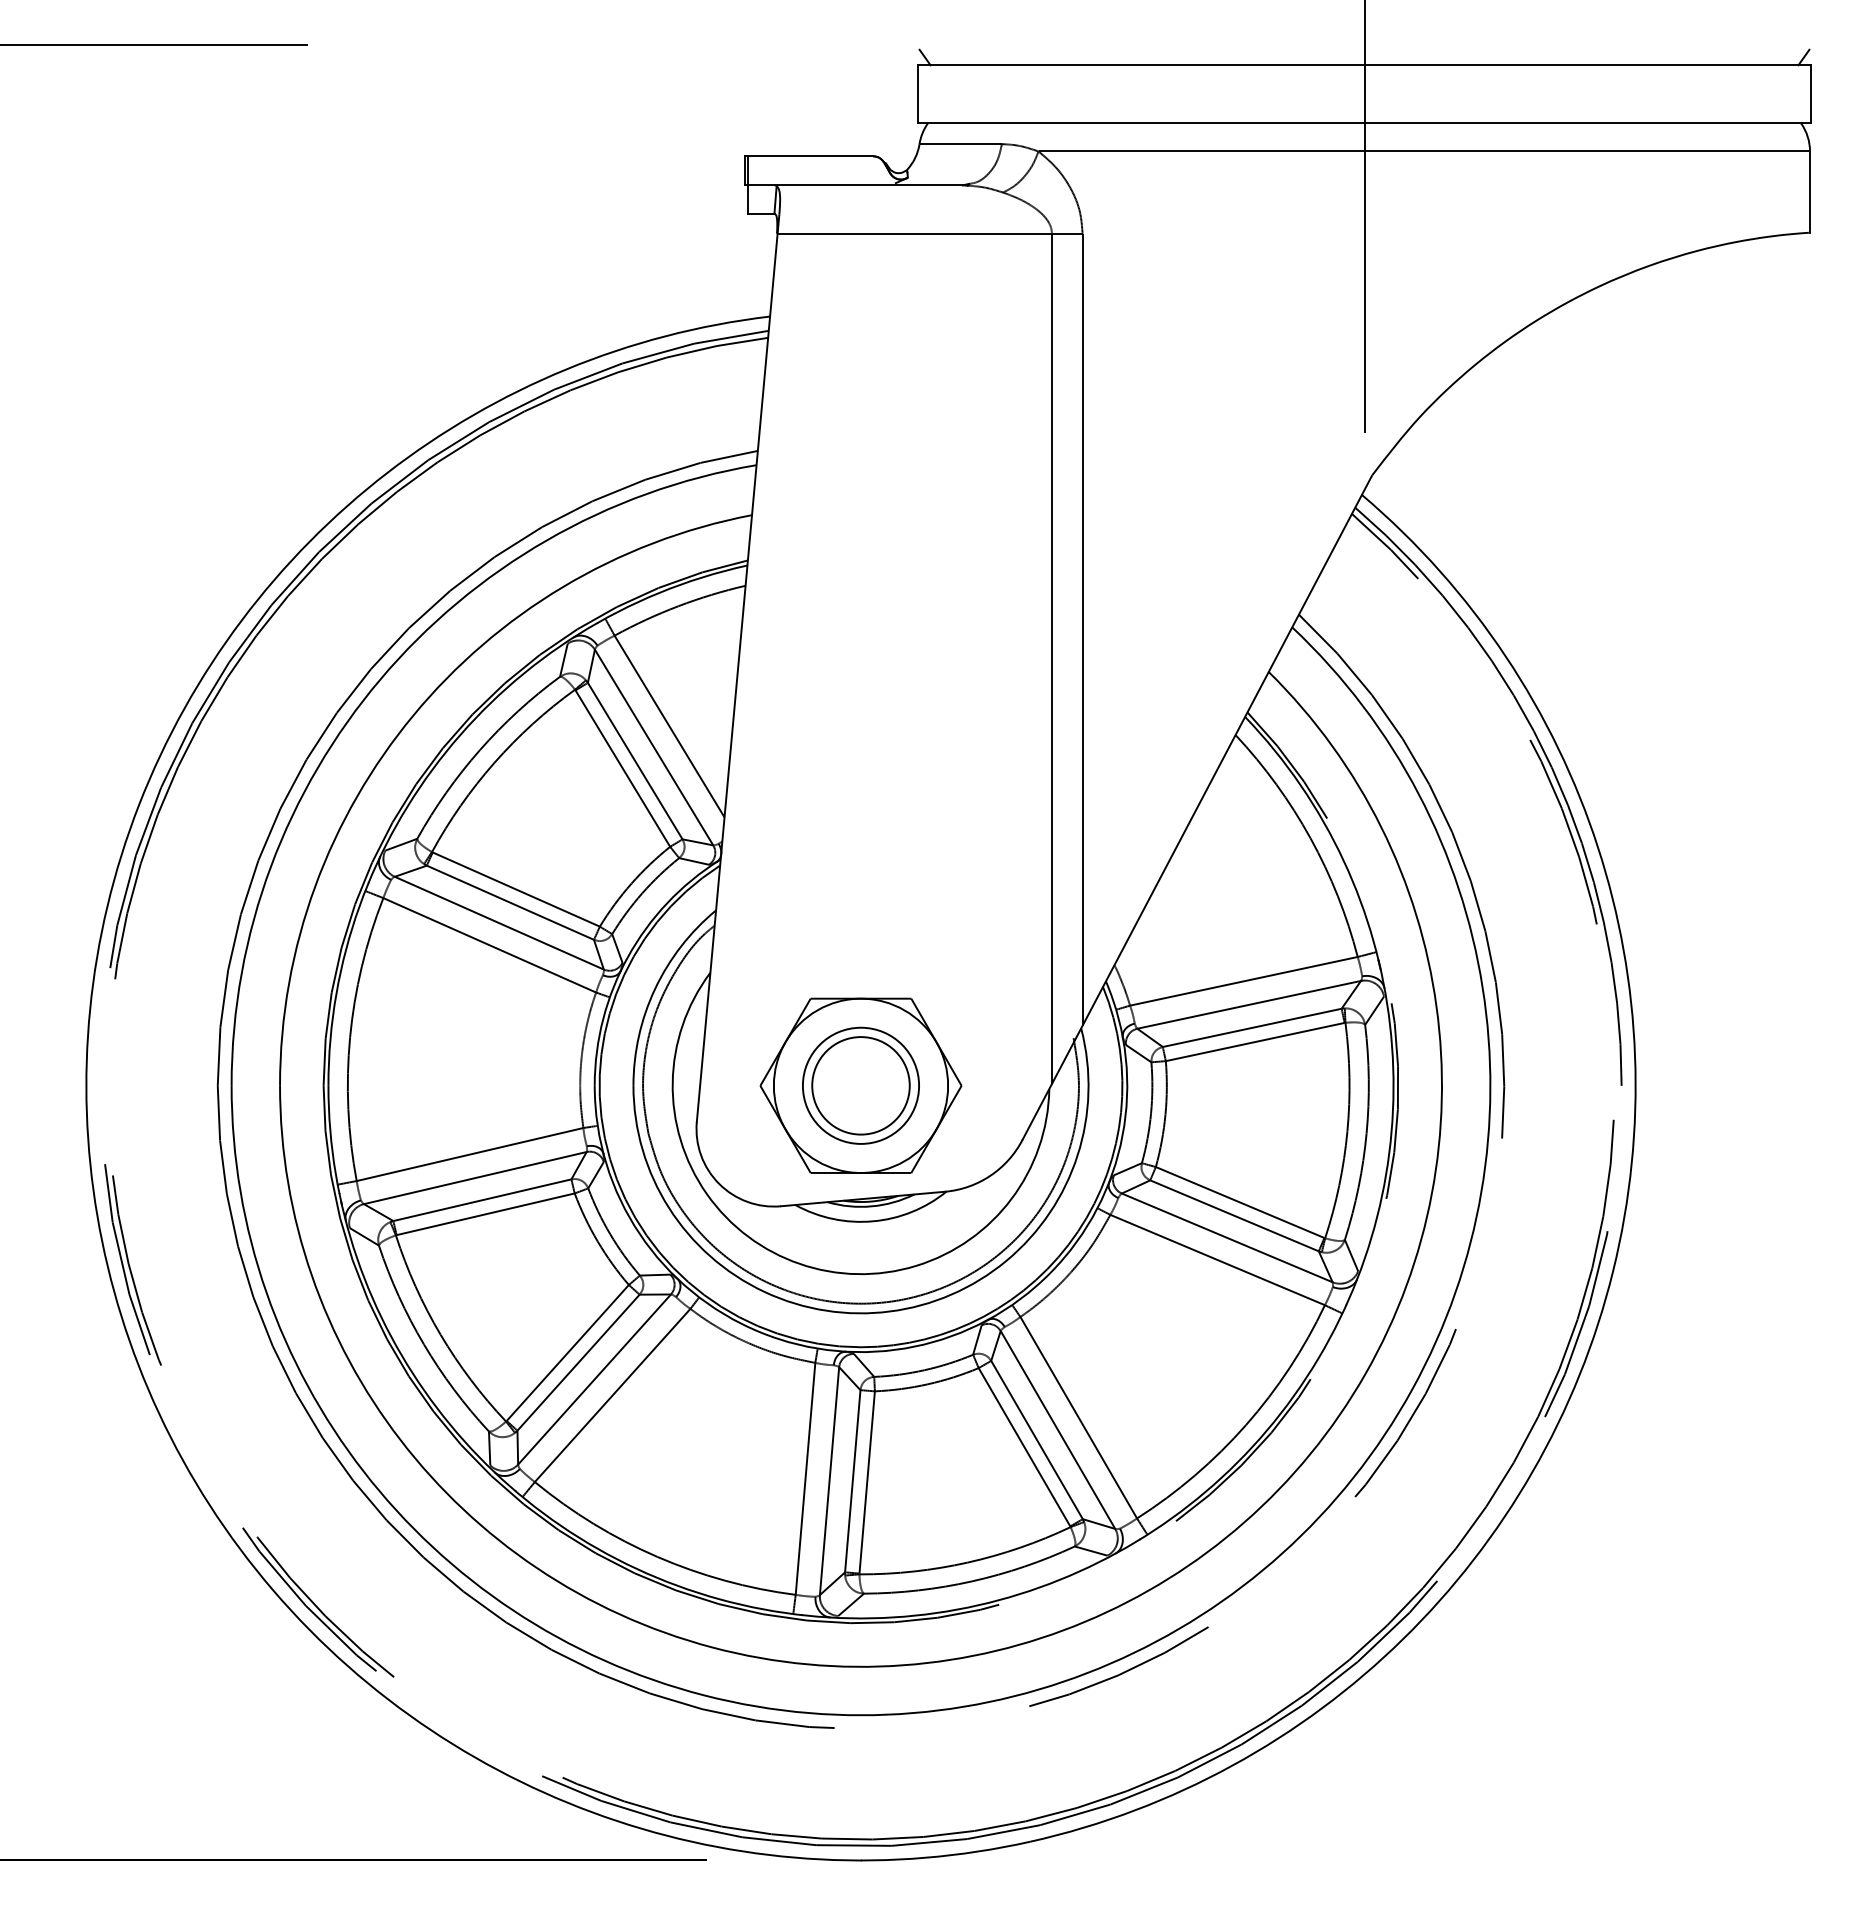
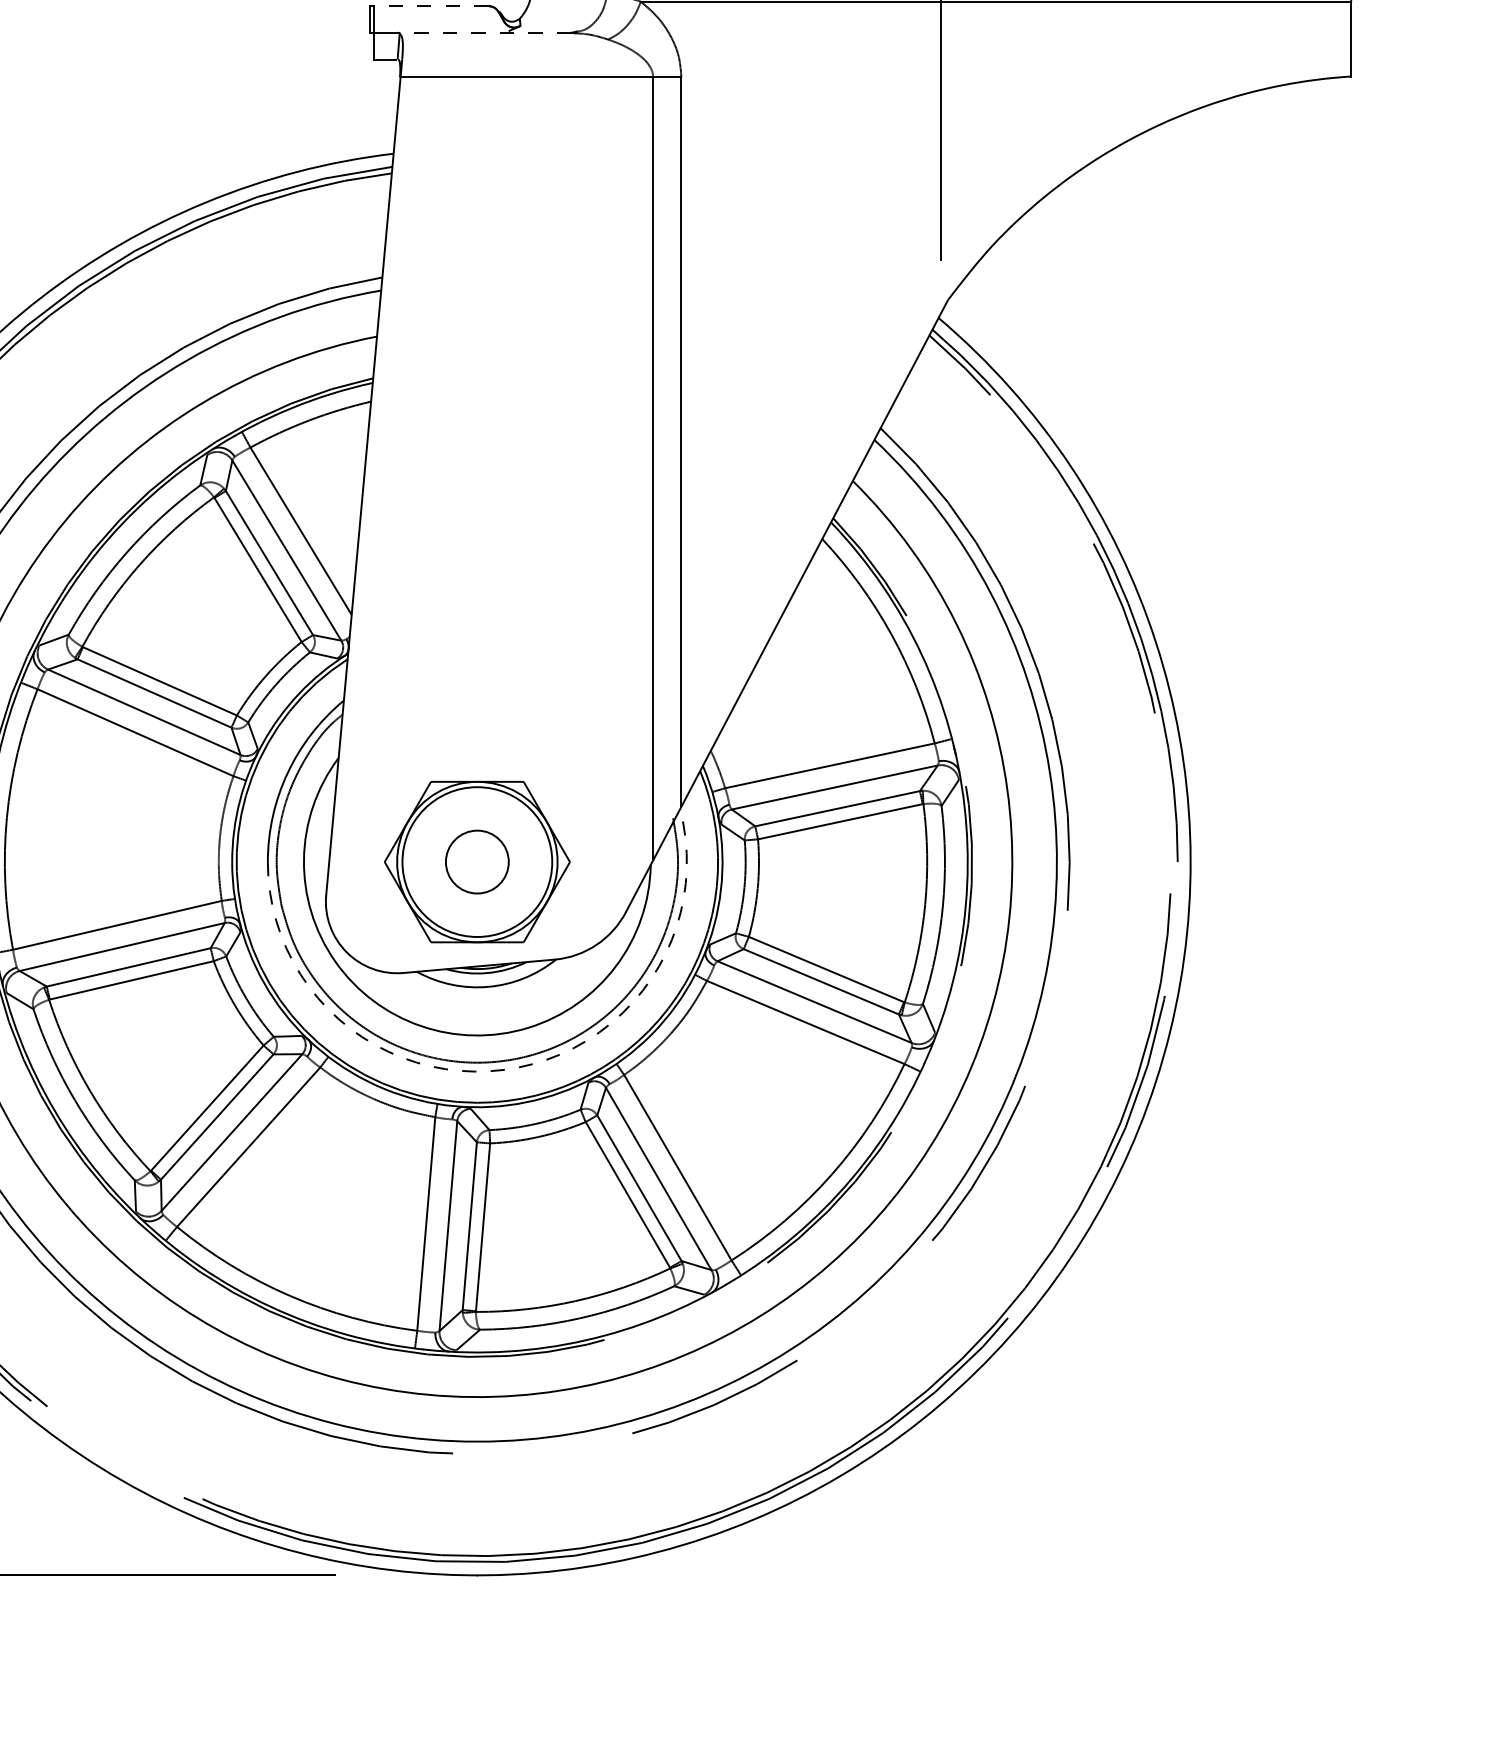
line: (810, 156) -> (430, 6), solid -> dashed
line: (869, 185) -> (485, 33), solid -> dashed
circle: (860, 1085) -> (476, 861), size x0.7
circle: (860, 1085) -> (476, 861), size x1.4
arc: (889, 1311) -> (503, 1069), solid -> dashed

